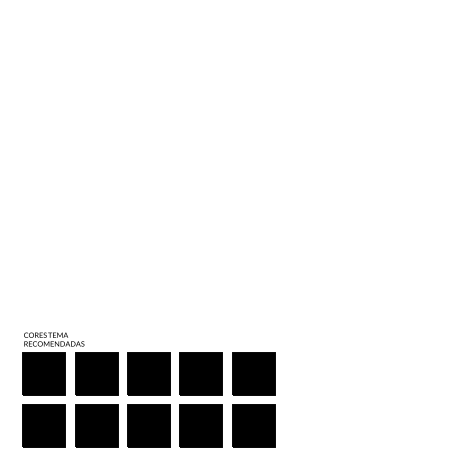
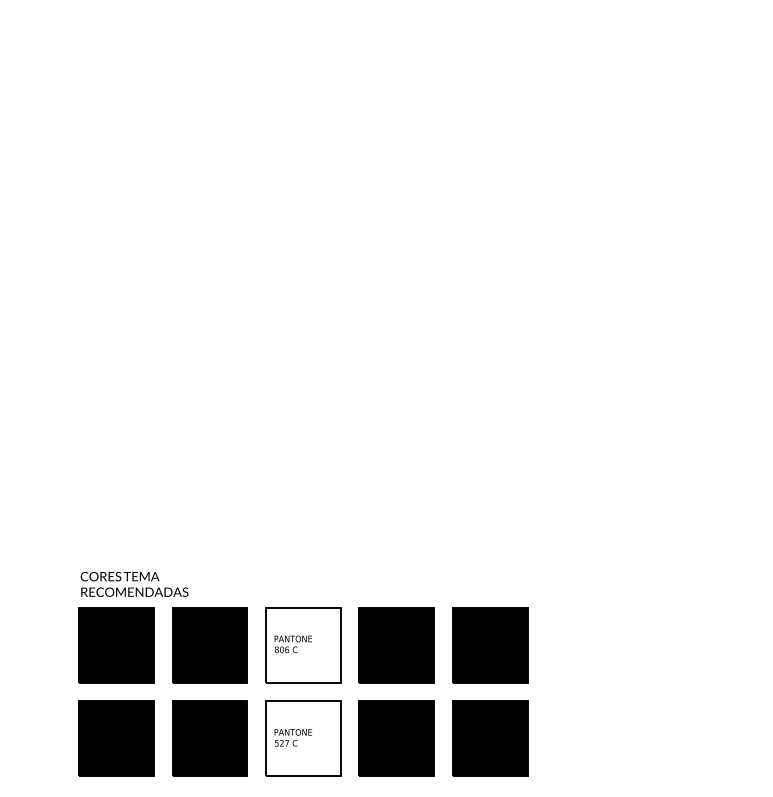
fill: (148, 373) -> (302, 644), removed
fill: (148, 426) -> (302, 739), removed

